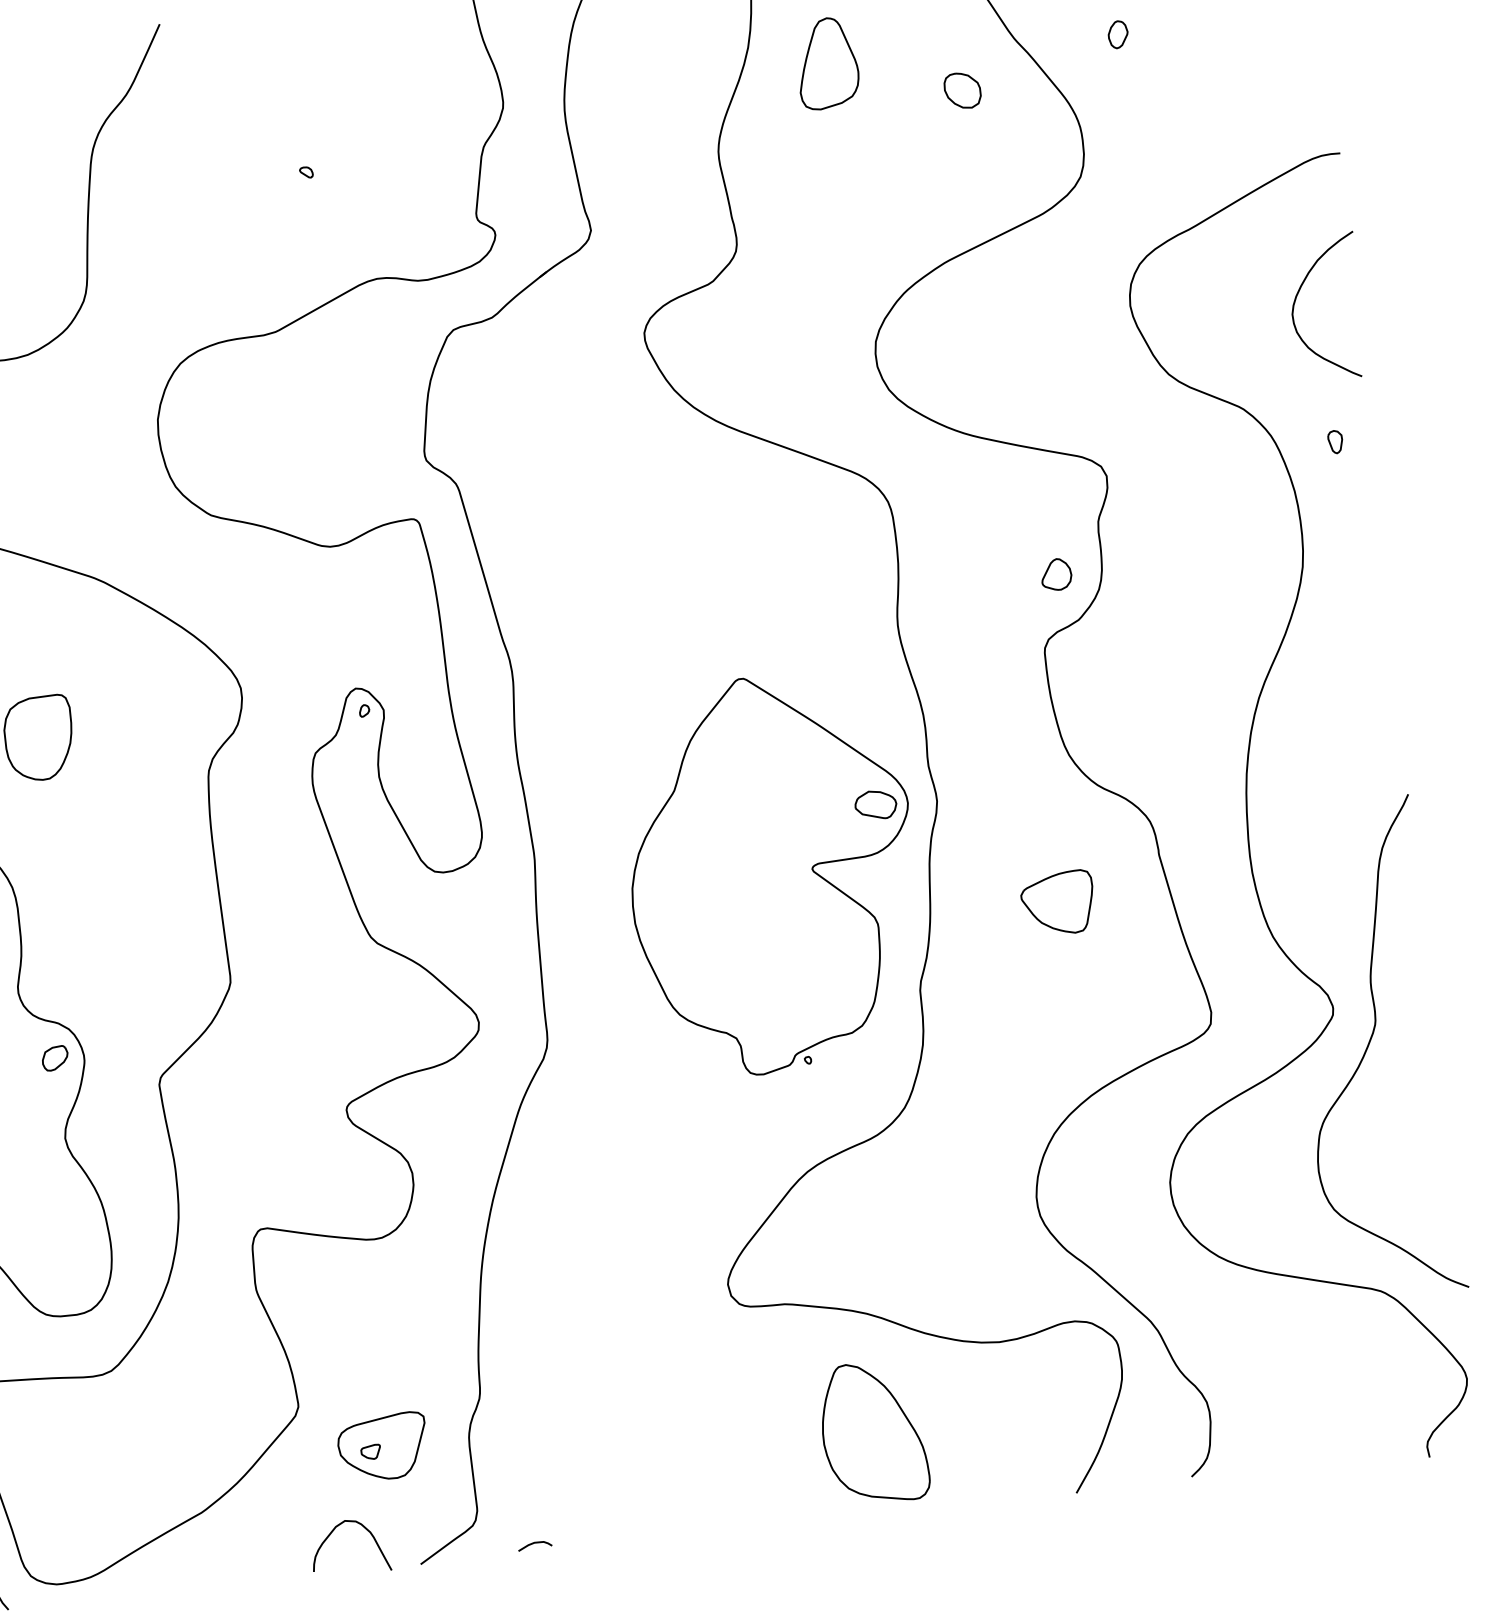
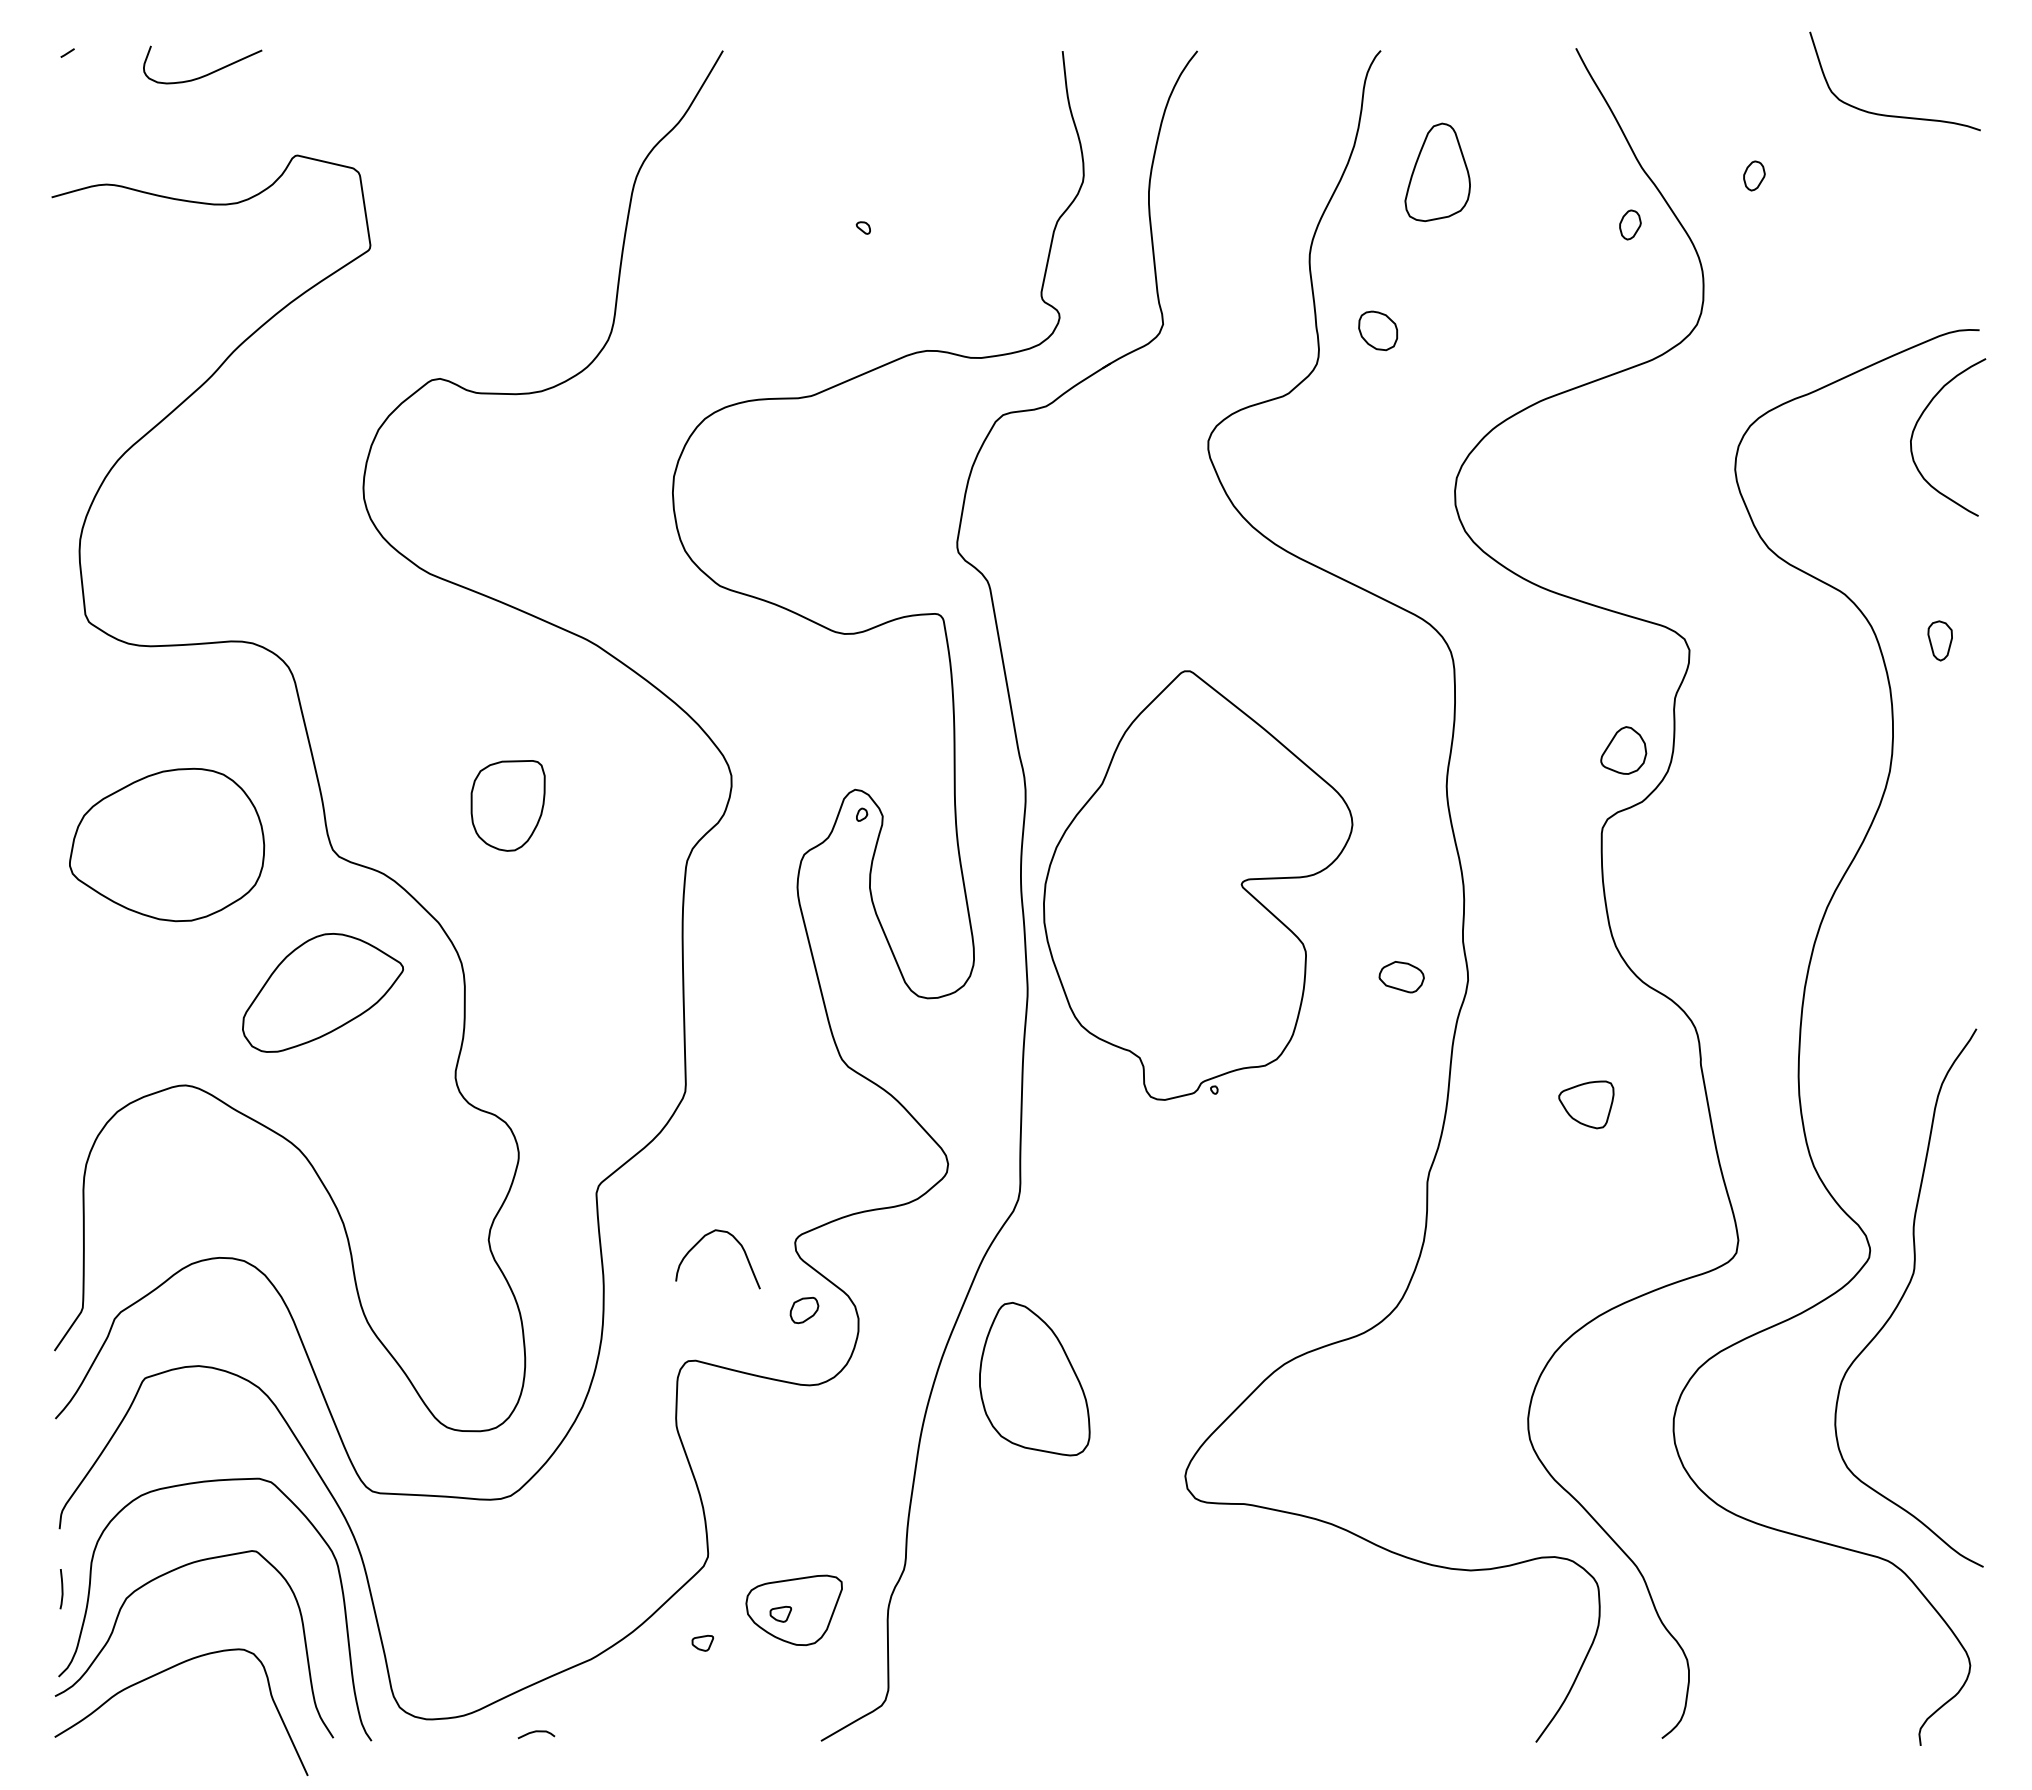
part: (962, 90) -> (1378, 330), moved
part: (1009, 91) -> (1630, 224), added
curve: (1299, 291) -> (1921, 417), moved
part: (1334, 441) -> (1939, 640), size x1.6
part: (1056, 573) -> (1623, 749), size x1.4
part: (772, 874) -> (1198, 885), moved
part: (1058, 903) -> (1586, 1104), size x0.7
part: (55, 1058) -> (804, 1310), moved
part: (873, 1433) -> (1034, 1379), moved
part: (302, 1486) -> (702, 1643), added
curve: (332, 1532) -> (700, 1241), moved
curve: (534, 1543) -> (536, 1732), moved

